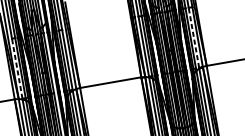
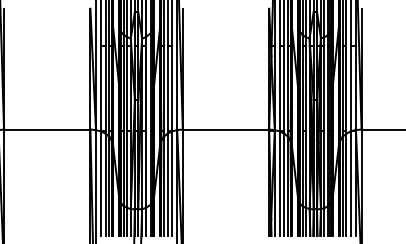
line: (193, 37) -> (350, 87), dashed -> solid
line: (17, 68) -> (101, 87), dashed -> solid

